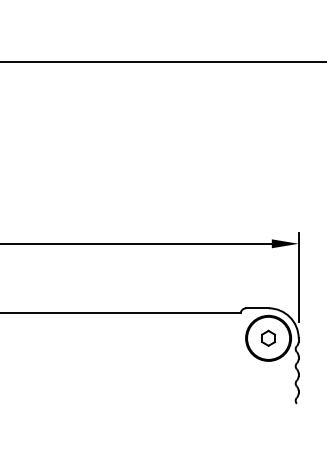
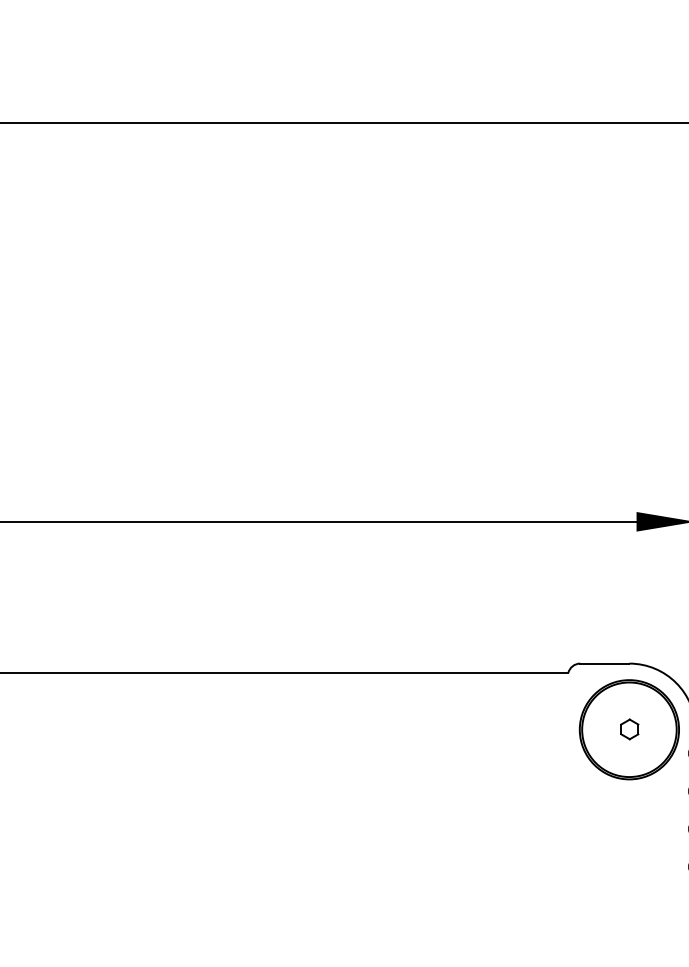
part: (268, 337) -> (629, 727), size x0.6

